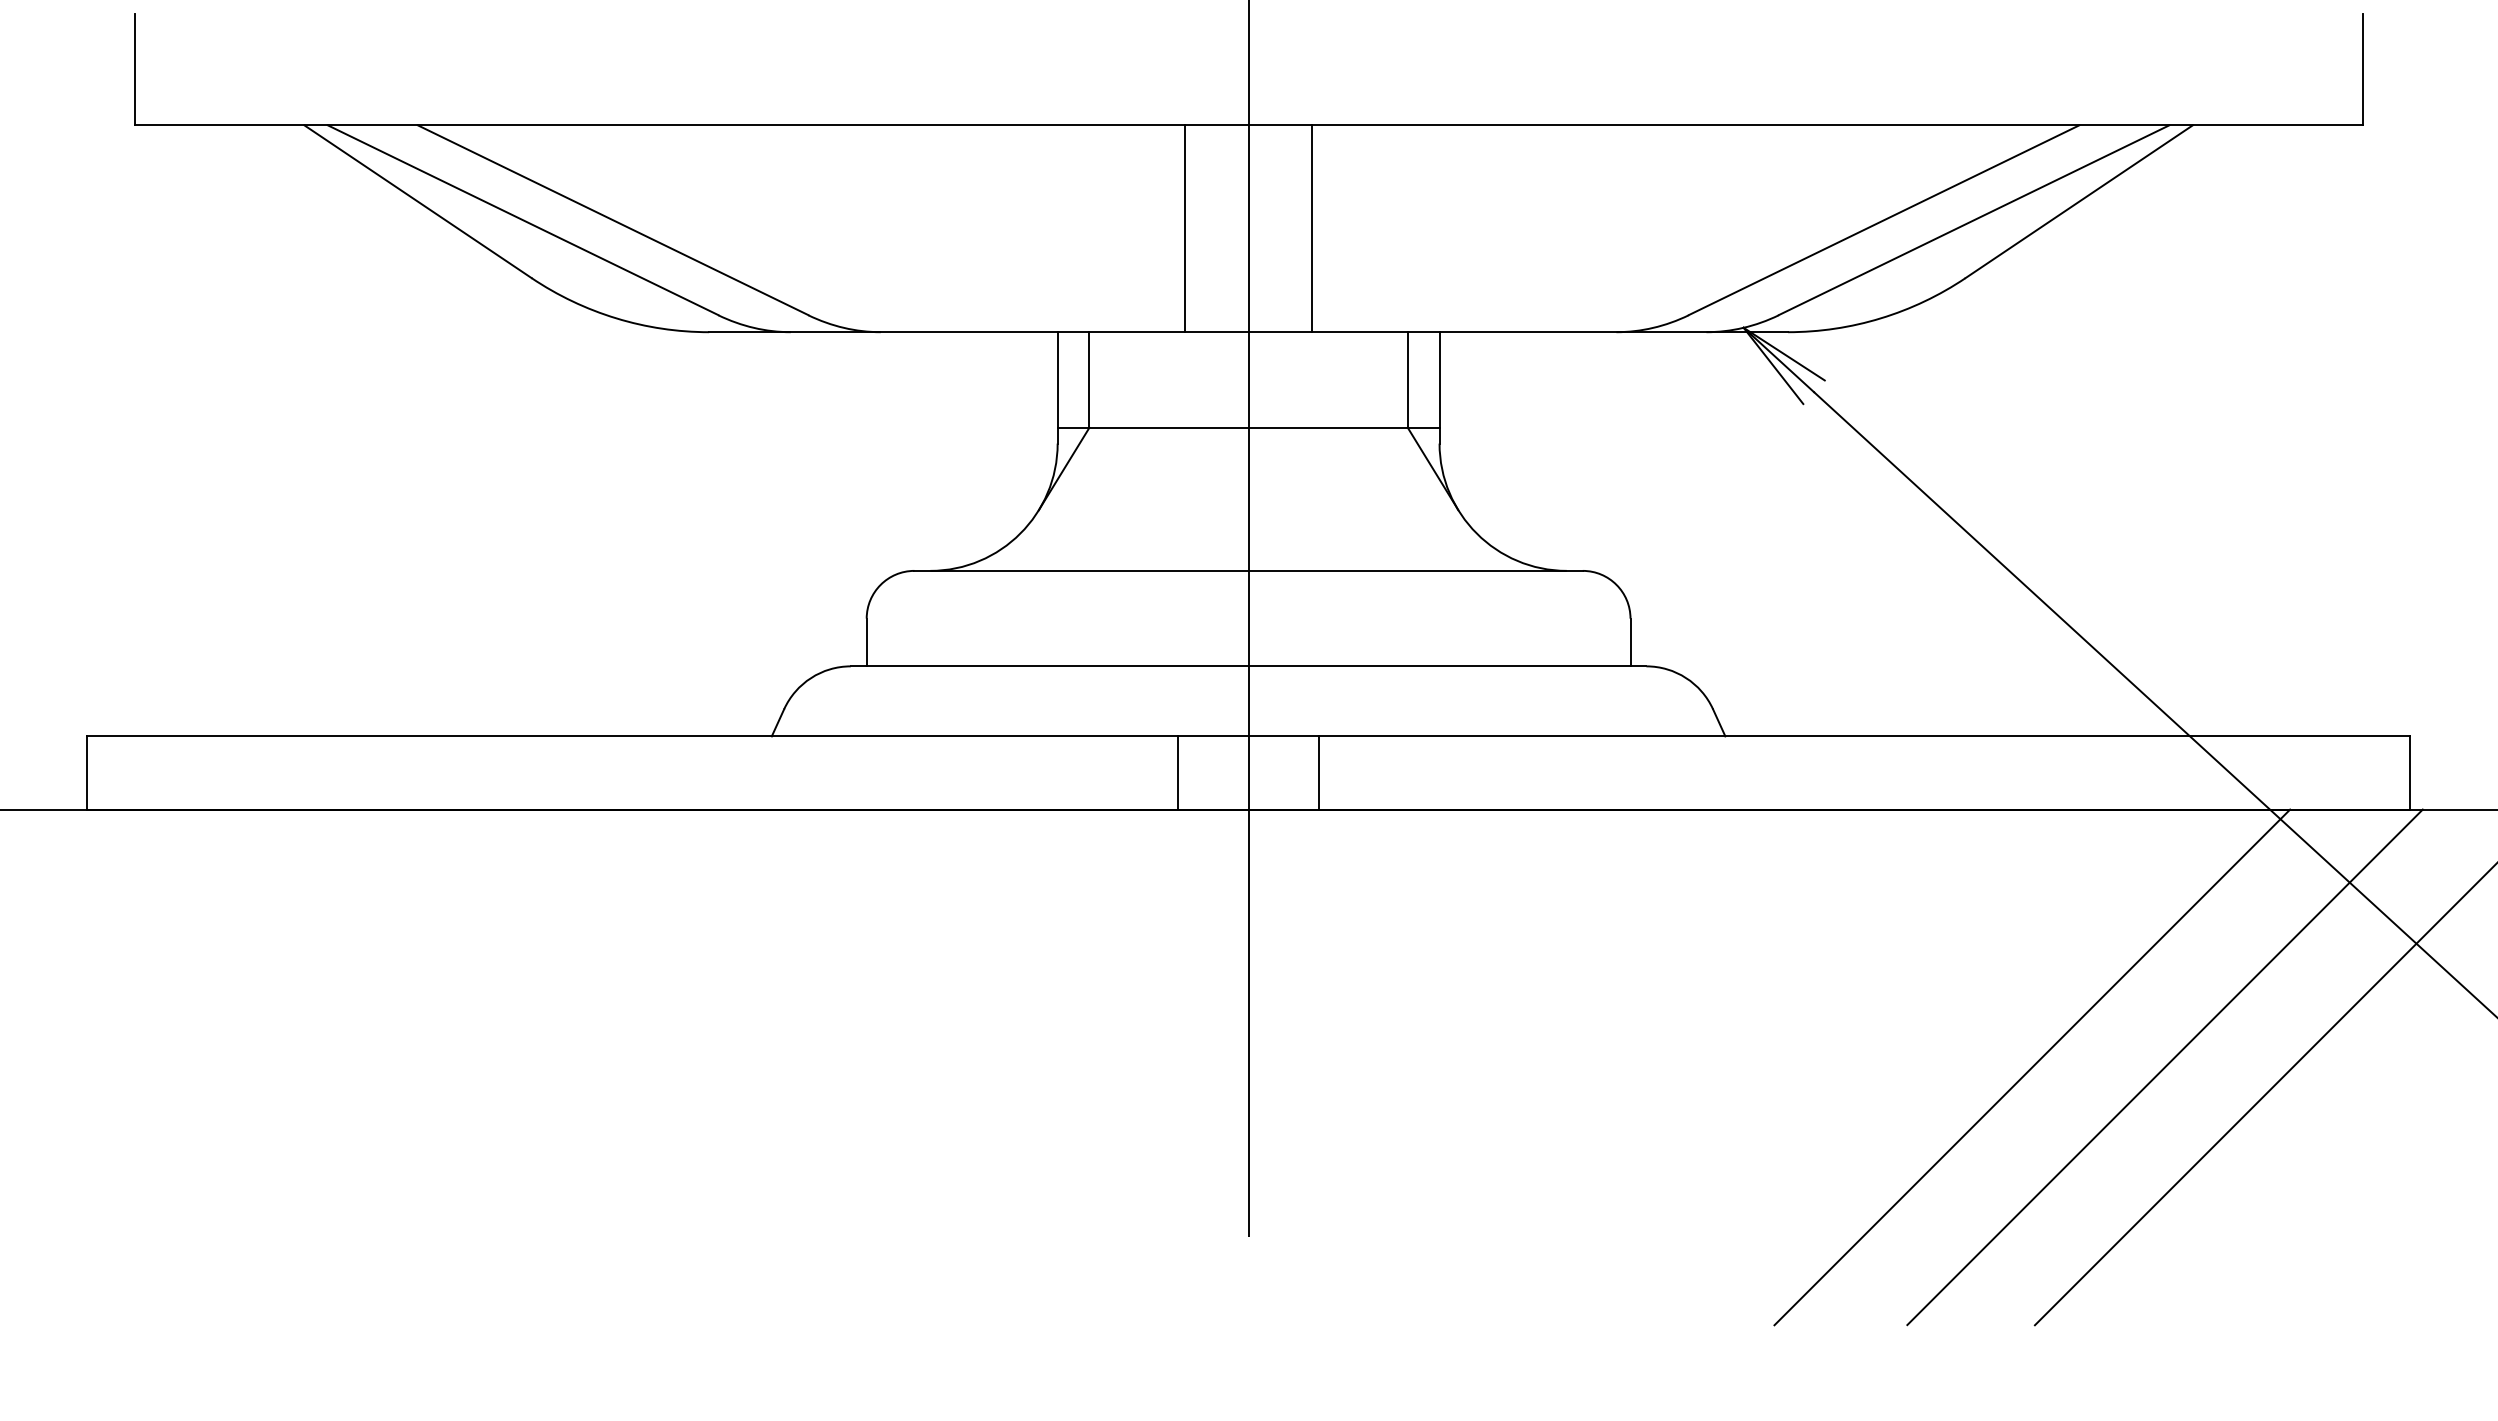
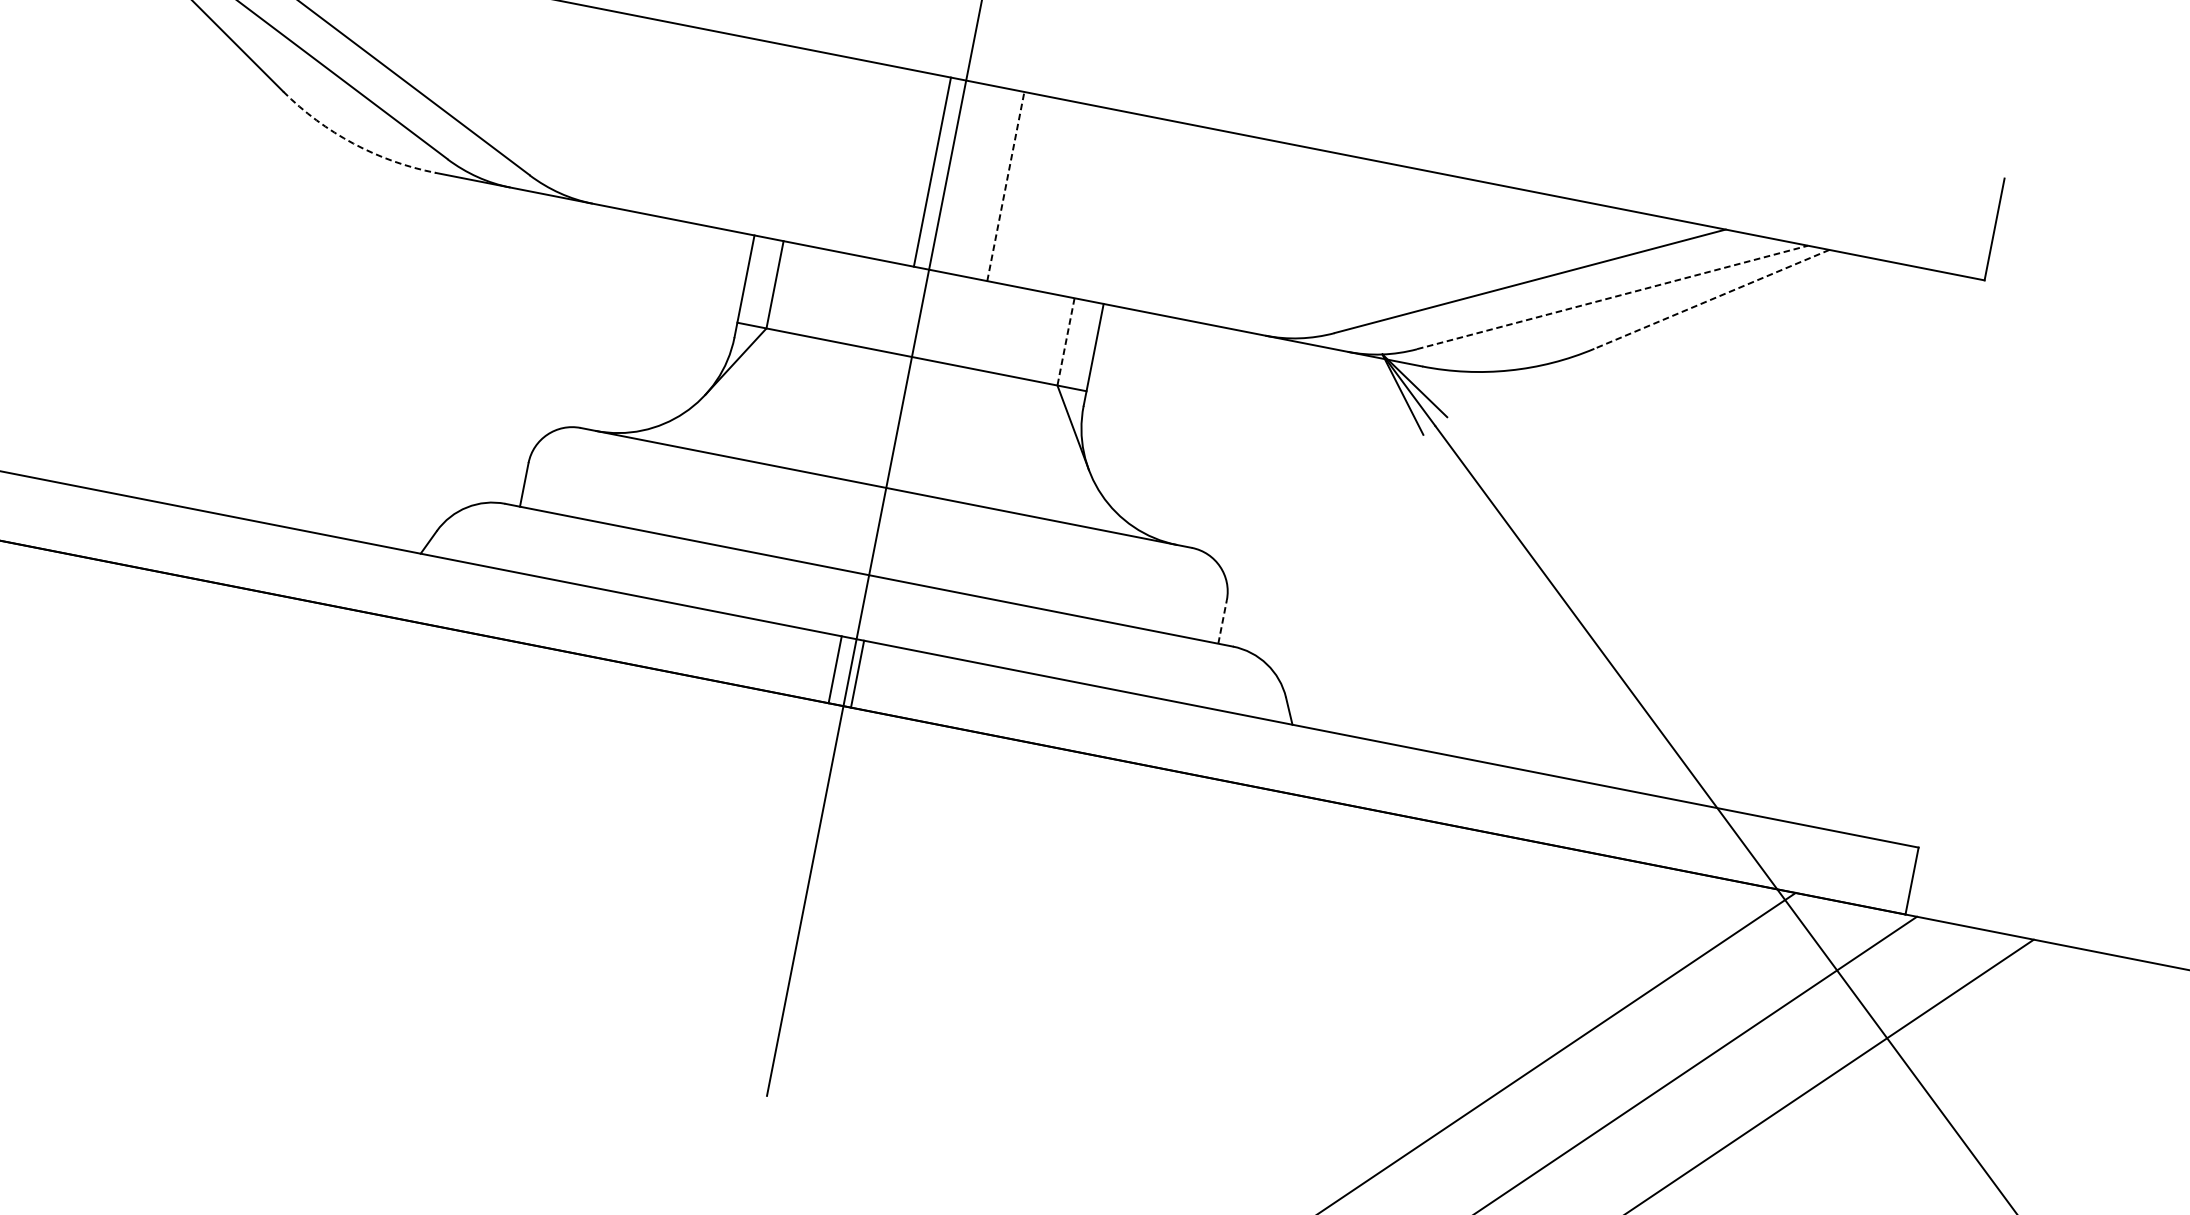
line: (2079, 201) -> (1712, 299), solid -> dashed
line: (1974, 219) -> (1612, 296), solid -> dashed
line: (1184, 228) -> (932, 171), moved
line: (1312, 228) -> (1006, 186), solid -> dashed
arc: (616, 318) -> (353, 143), solid -> dashed
line: (1407, 379) -> (1065, 341), solid -> dashed
line: (1630, 642) -> (1222, 621), solid -> dashed
line: (1178, 772) -> (835, 669), moved
line: (1318, 772) -> (857, 673), moved

